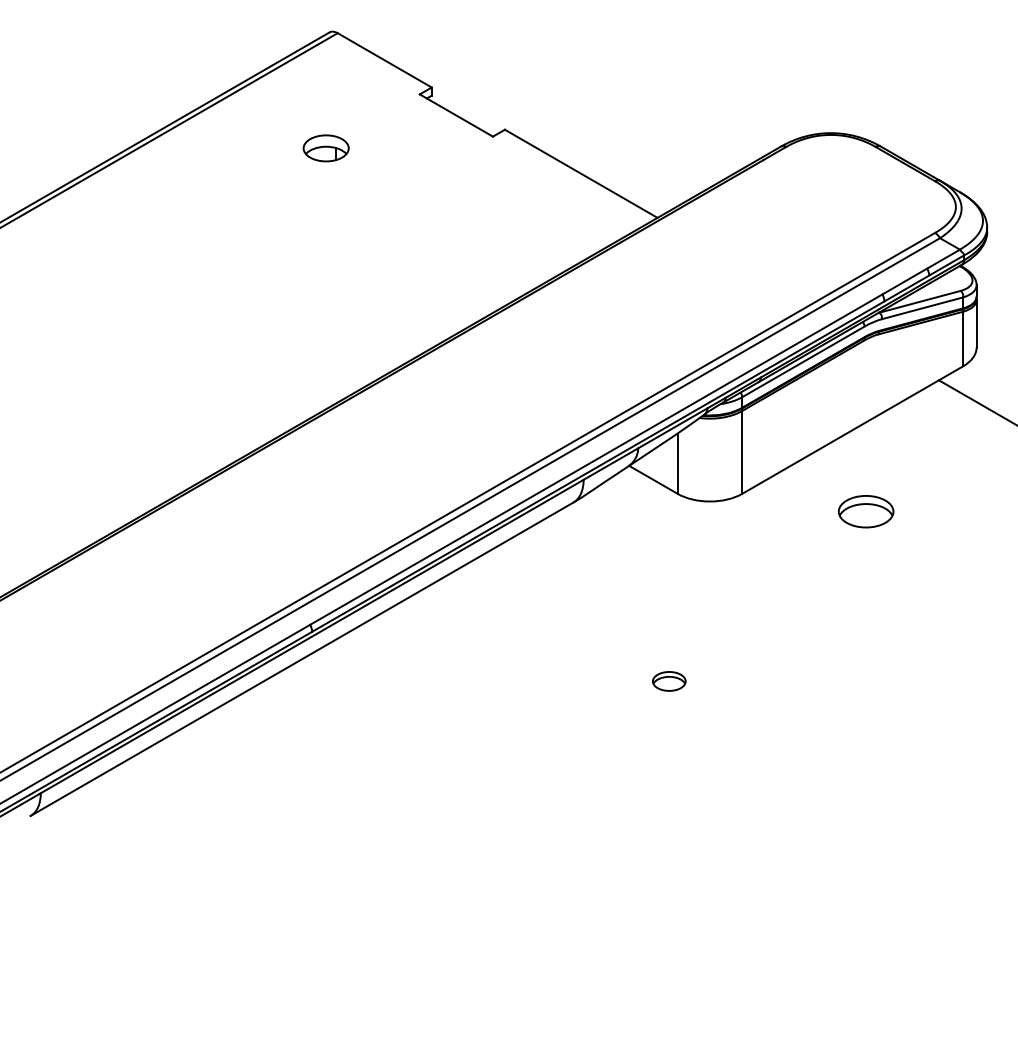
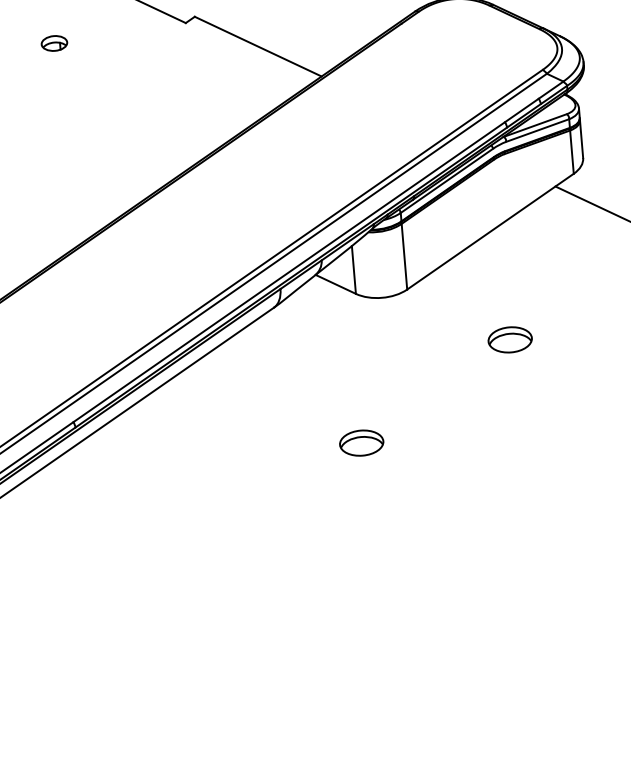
part: (326, 148) -> (54, 43), size x0.71
part: (865, 511) -> (509, 339), moved
part: (669, 681) -> (361, 443), size x1.67

